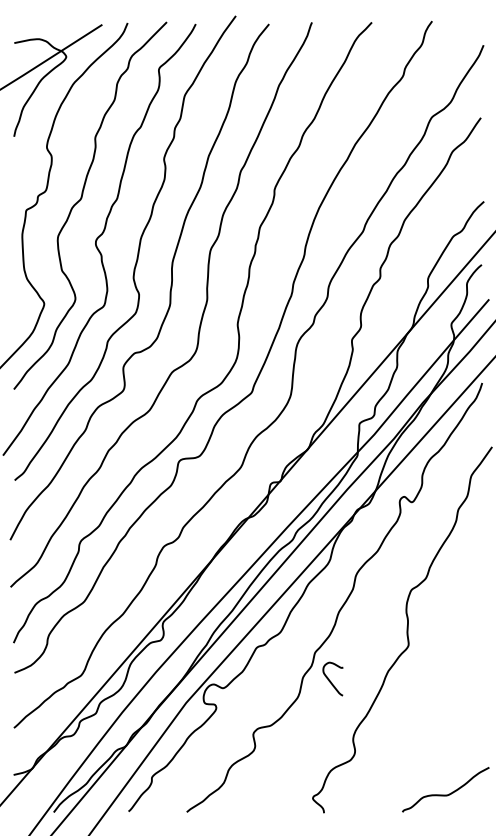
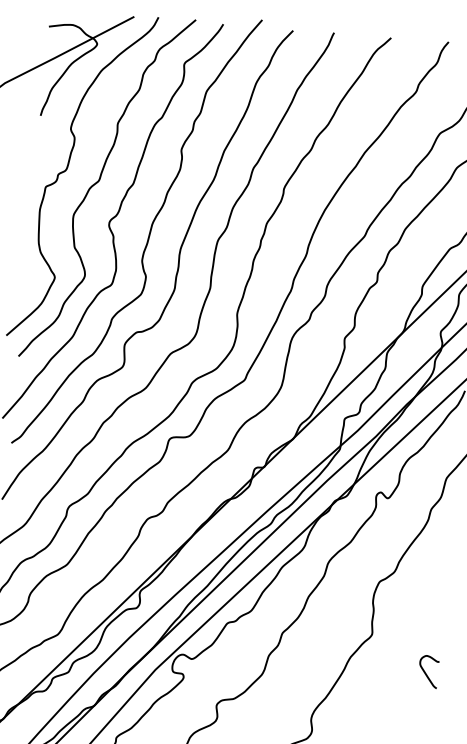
curve: (330, 680) -> (426, 672), moved

